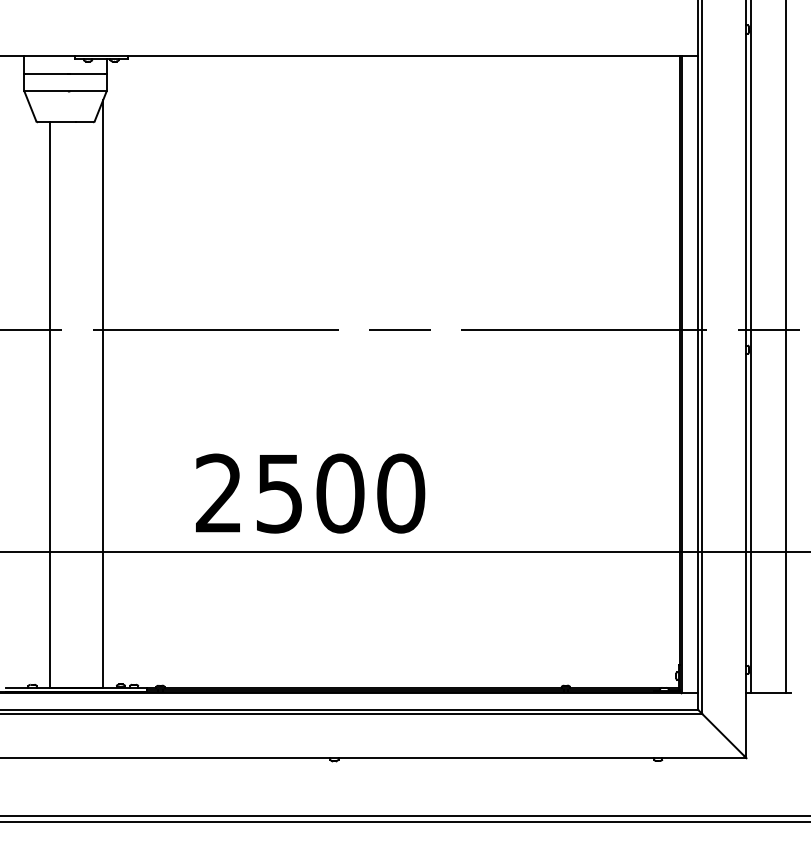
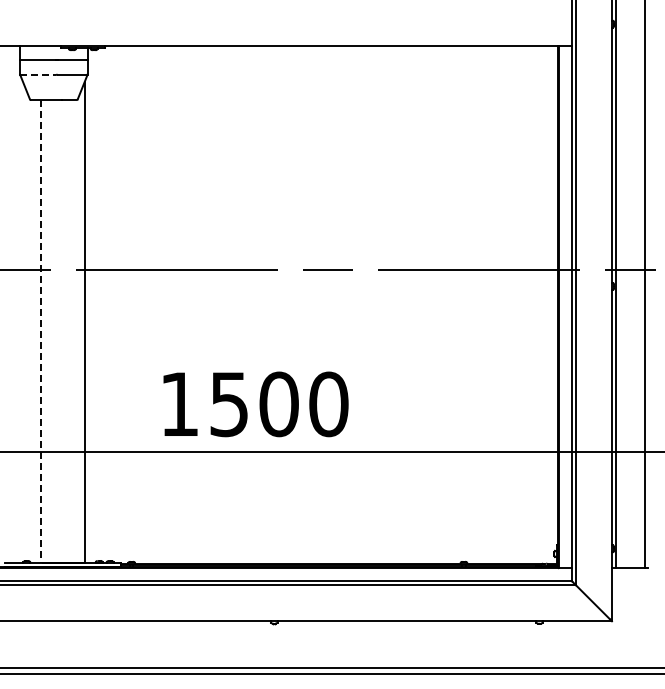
line: (46, 91) -> (38, 74), solid -> dashed
line: (50, 404) -> (41, 331), solid -> dashed
text: (217, 492) -> (178, 403), 2500 -> 1500

